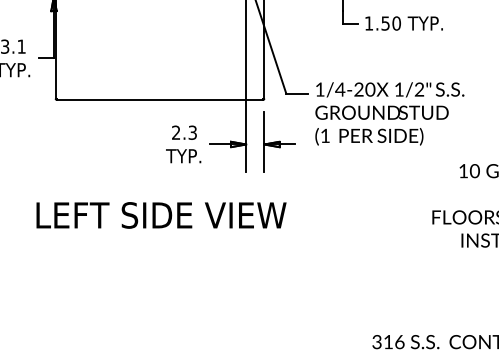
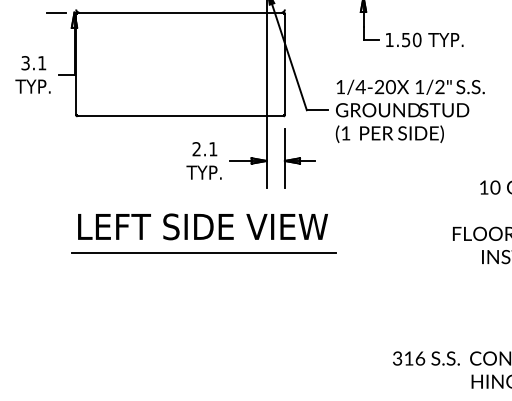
text: (388, 113) -> (409, 110), moved
text: (192, 133) -> (213, 149), 2.3 -> 2.1
text: (160, 215) -> (202, 226), moved
line: (183, 236) -> (204, 252), added

